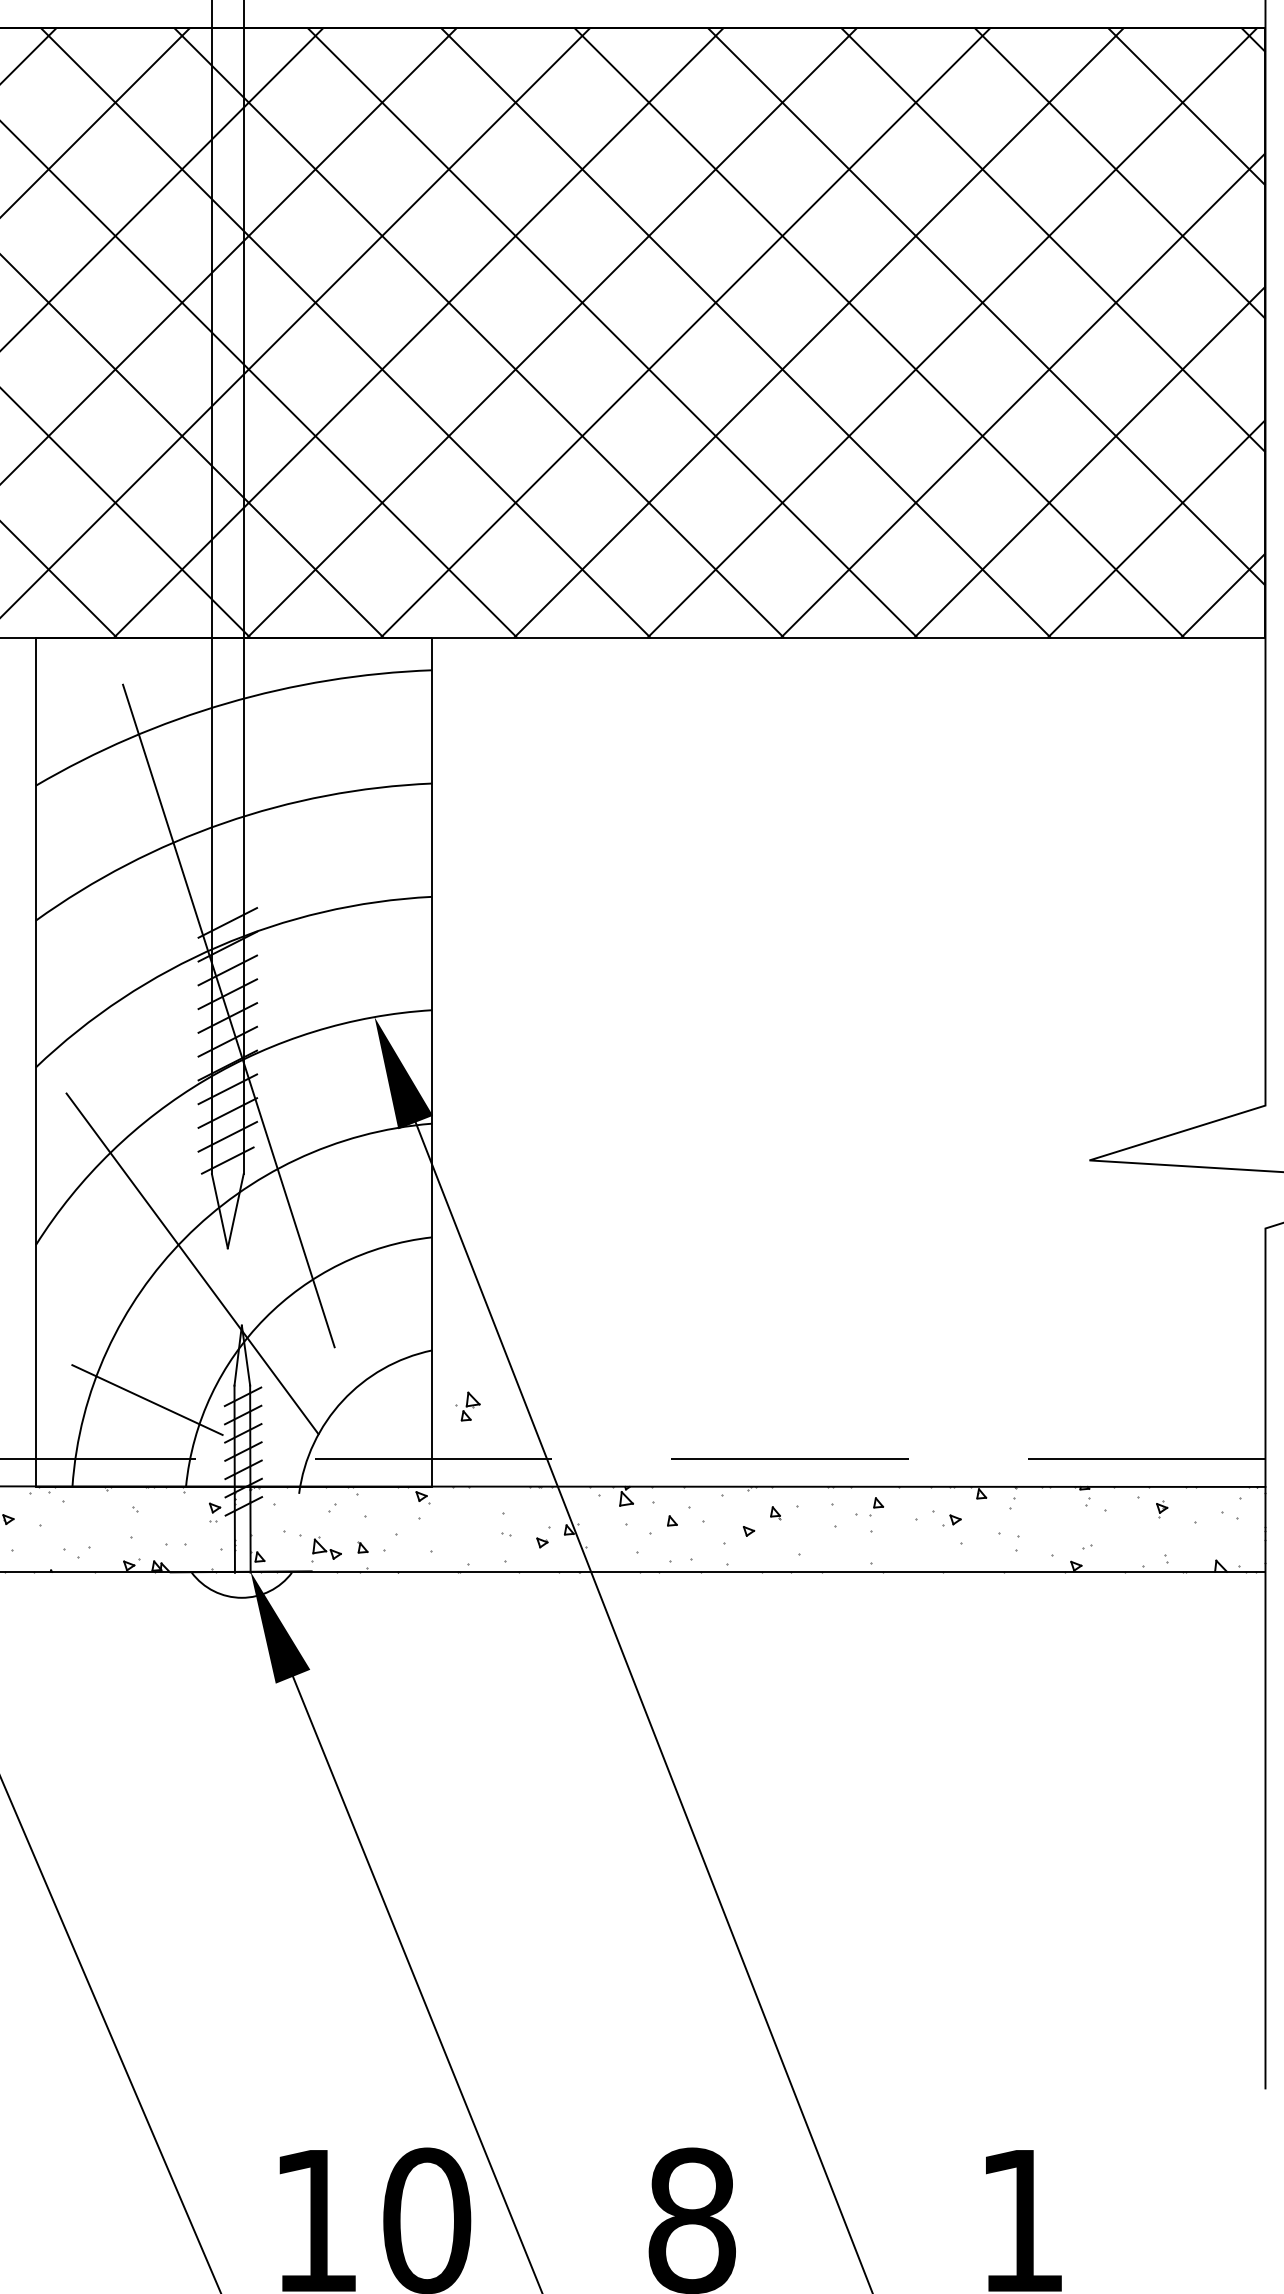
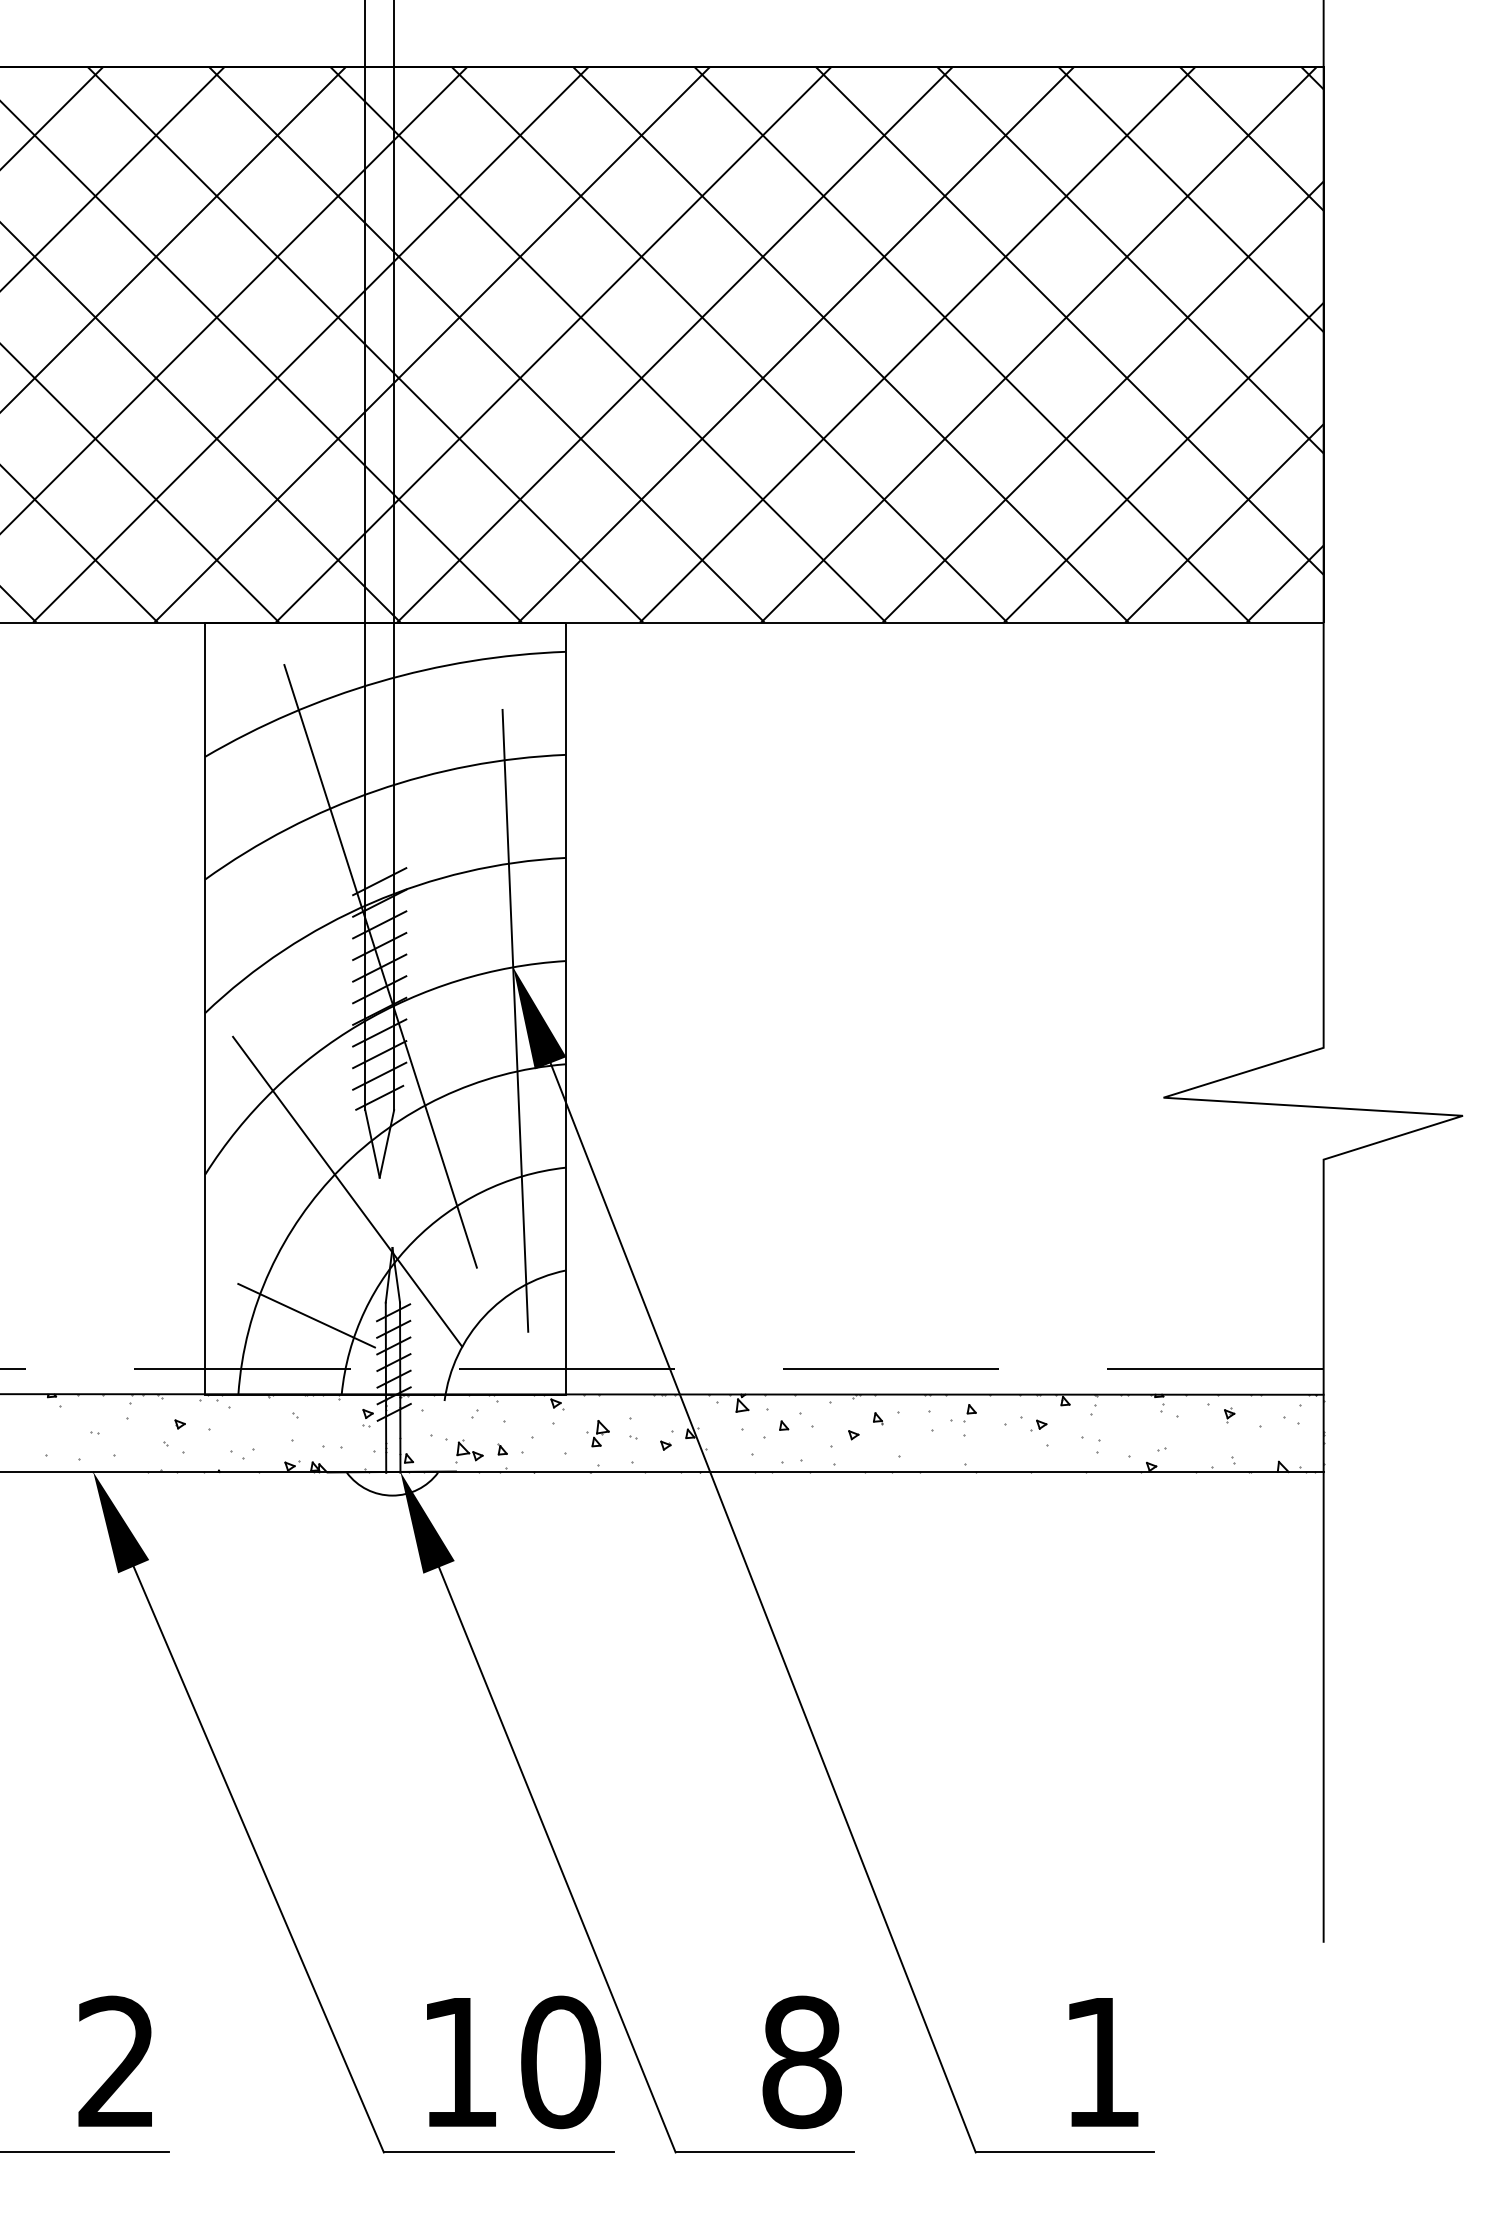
line: (377, 1075) -> (515, 1020), added
part: (467, 1406) -> (597, 1433), moved

